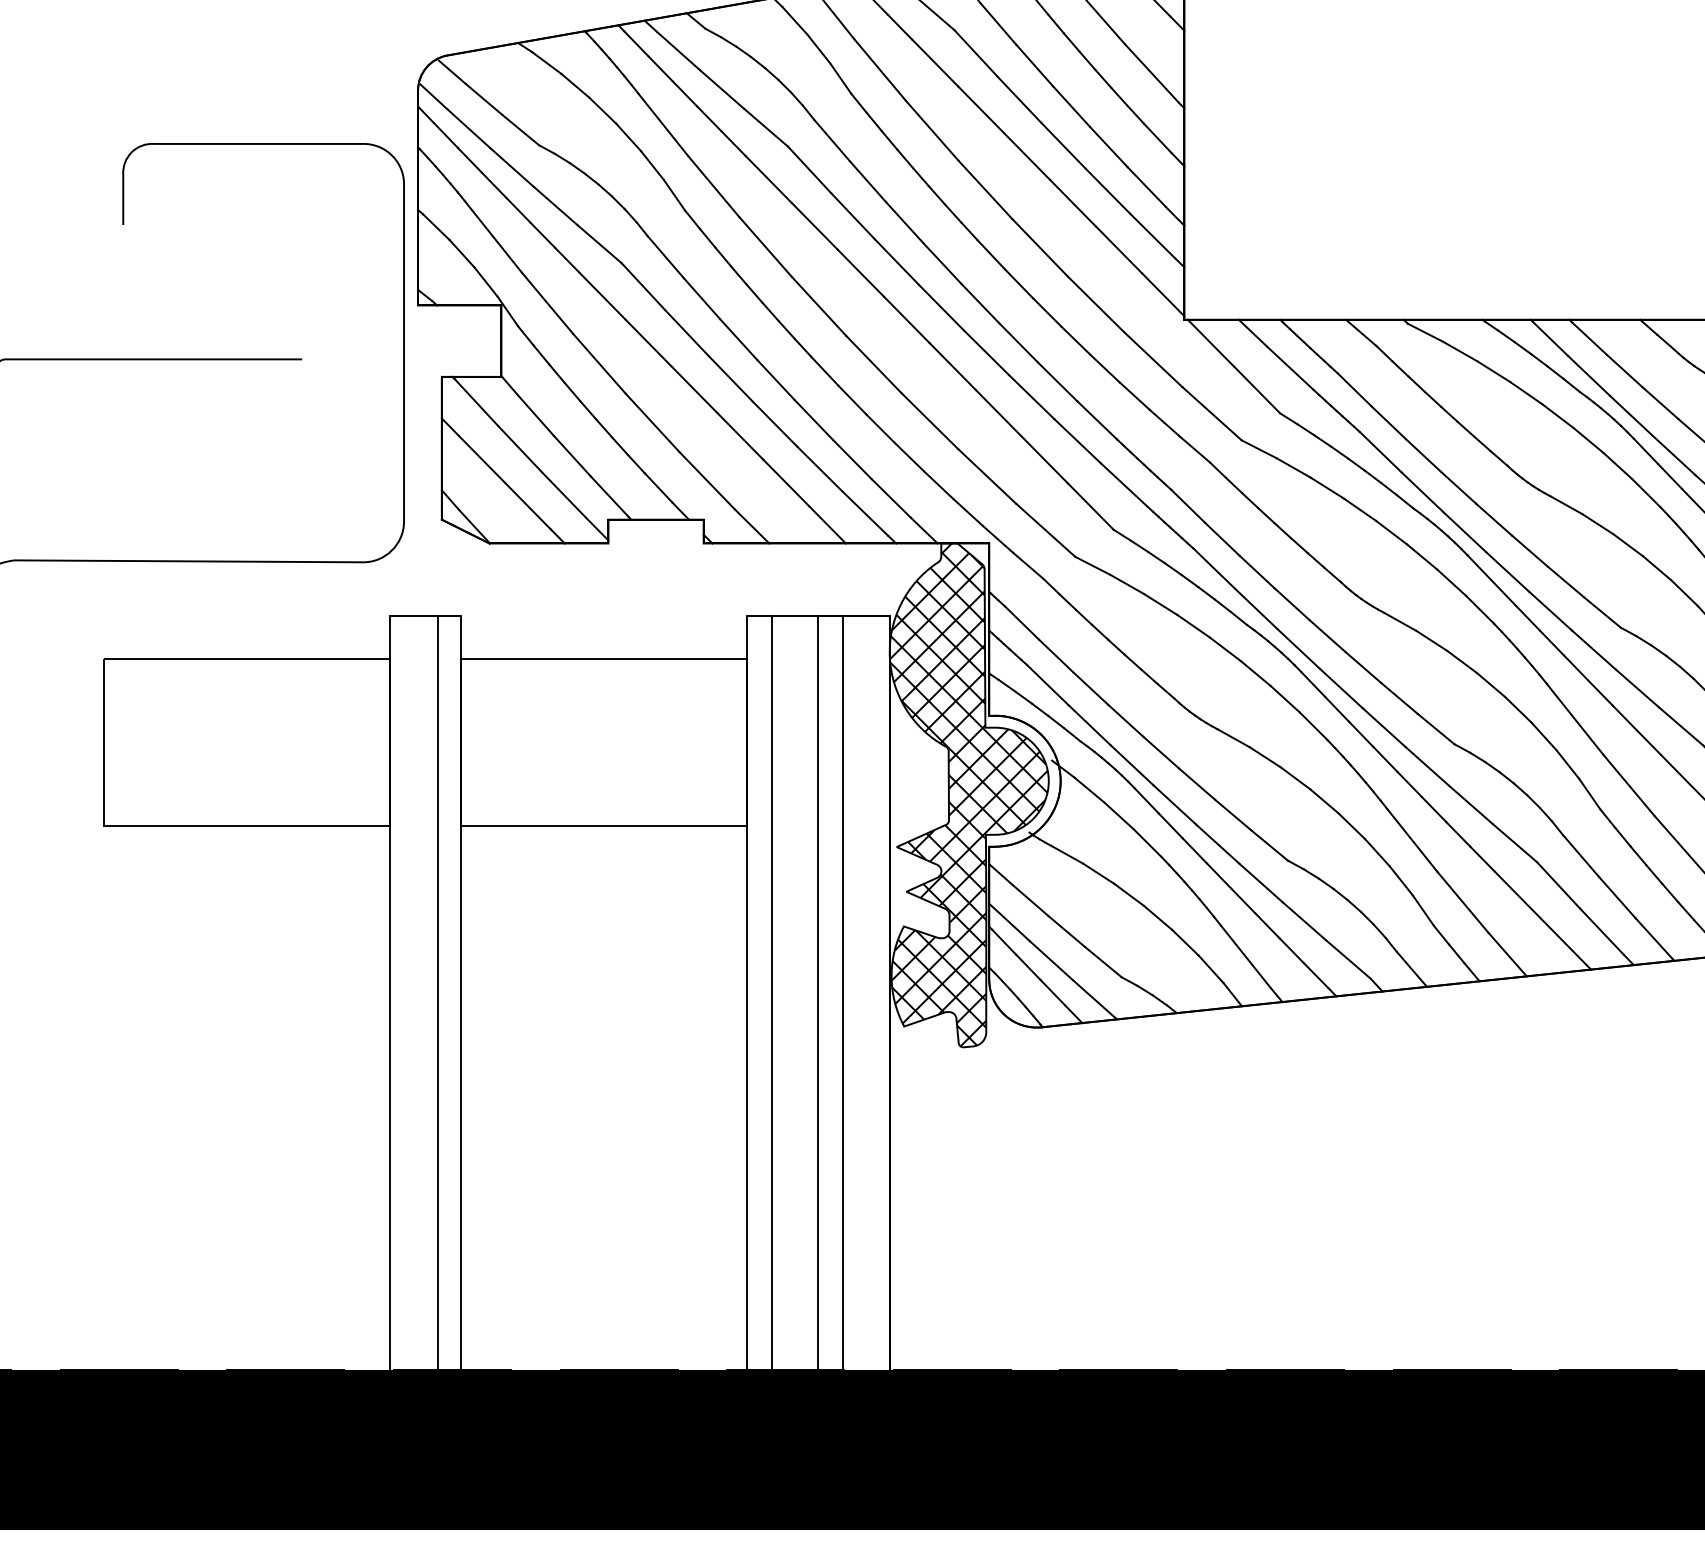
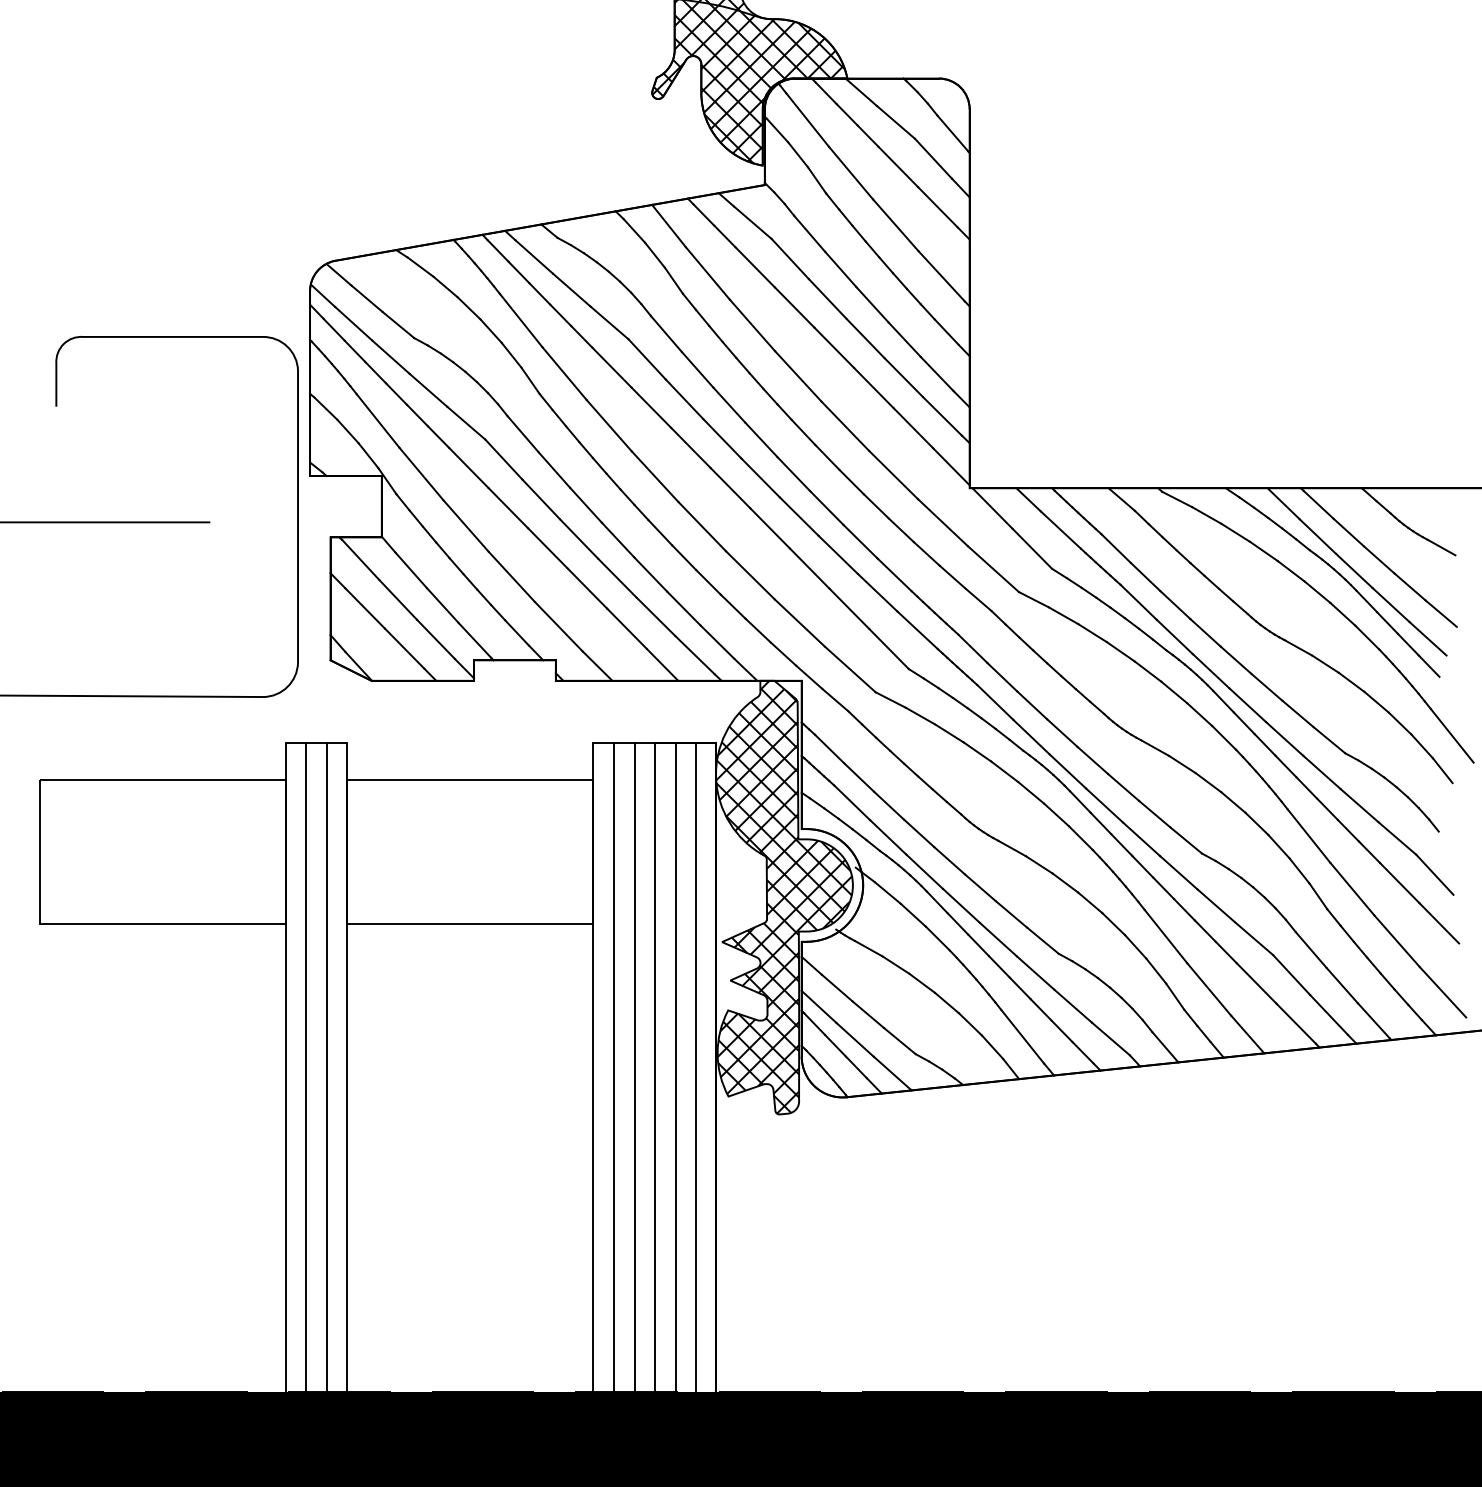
line: (413, 992) -> (306, 1067), added
line: (795, 992) -> (634, 1067), added
line: (867, 992) -> (696, 1067), added

